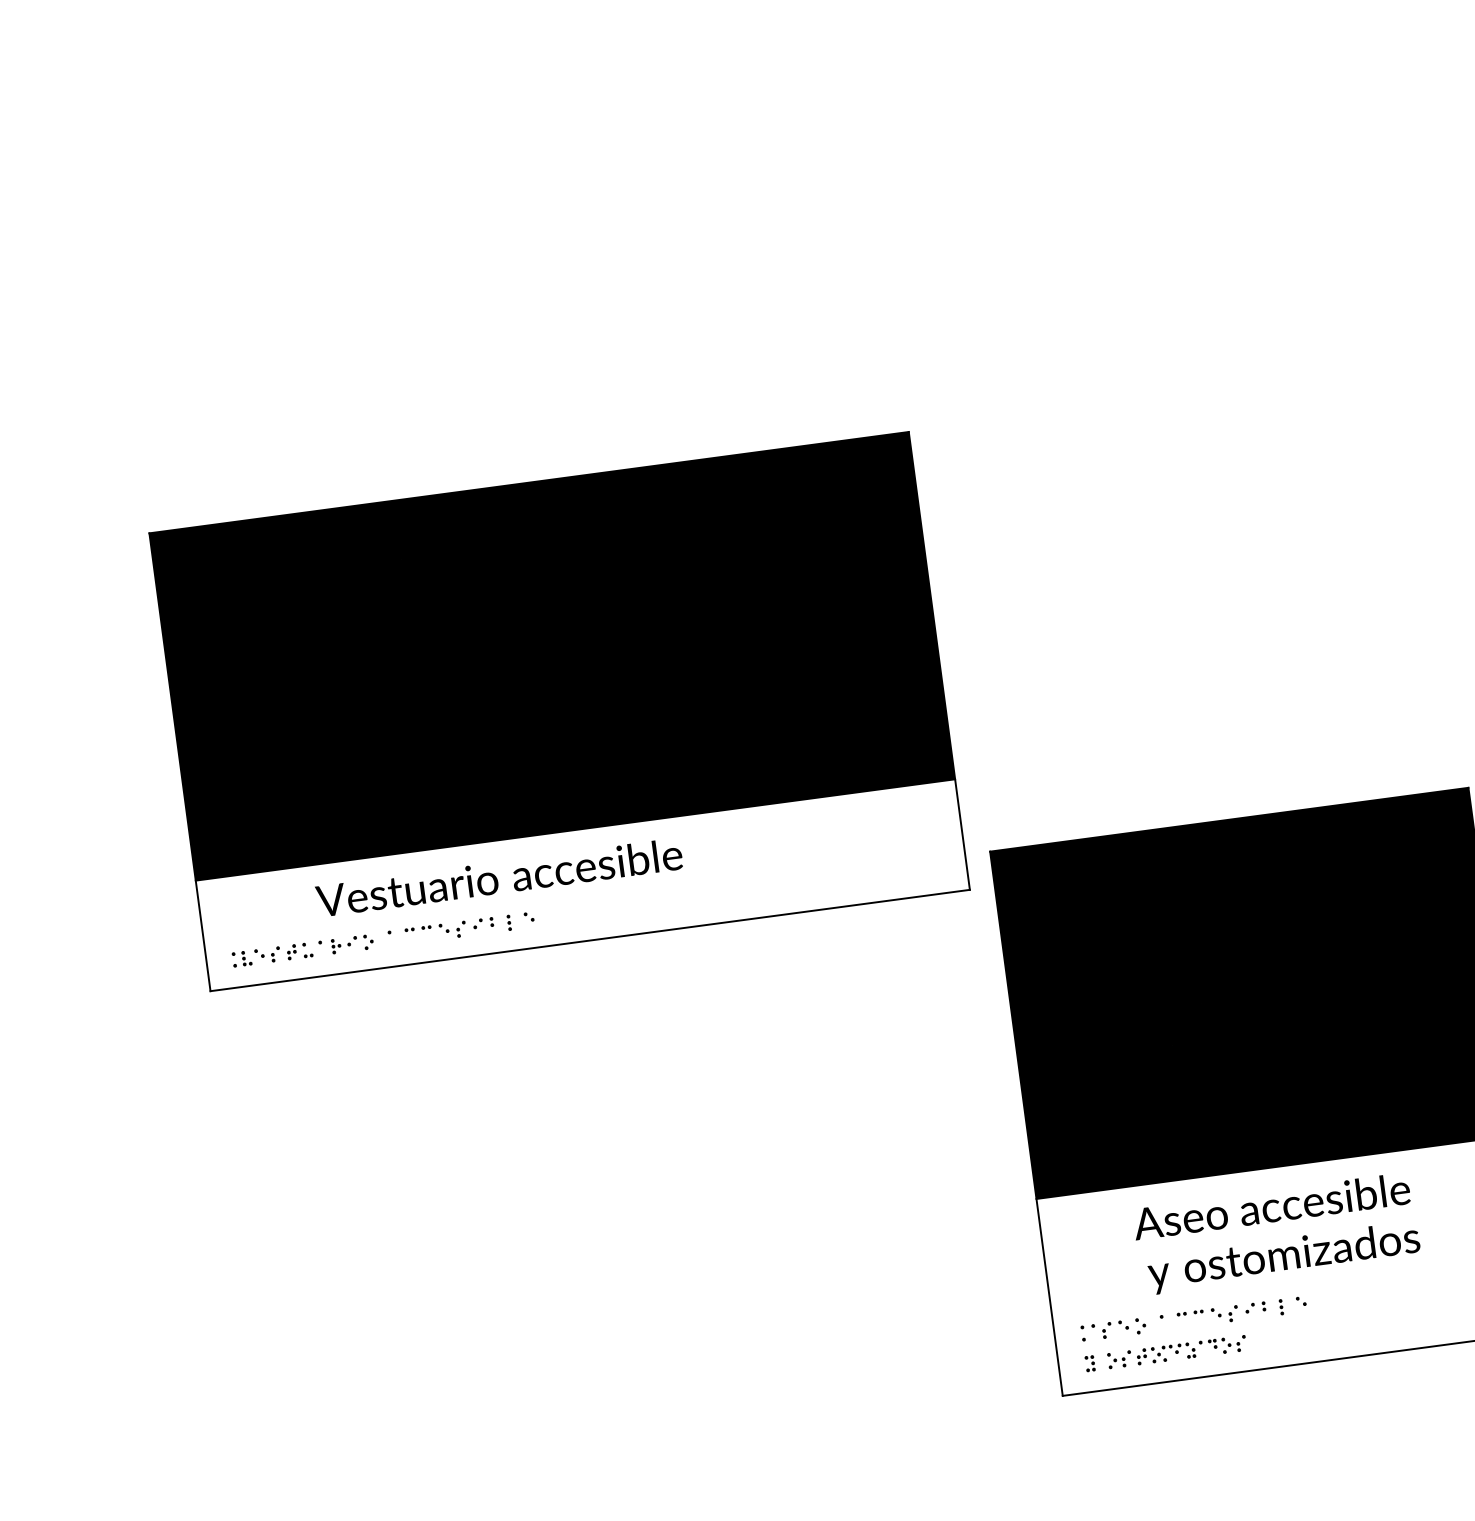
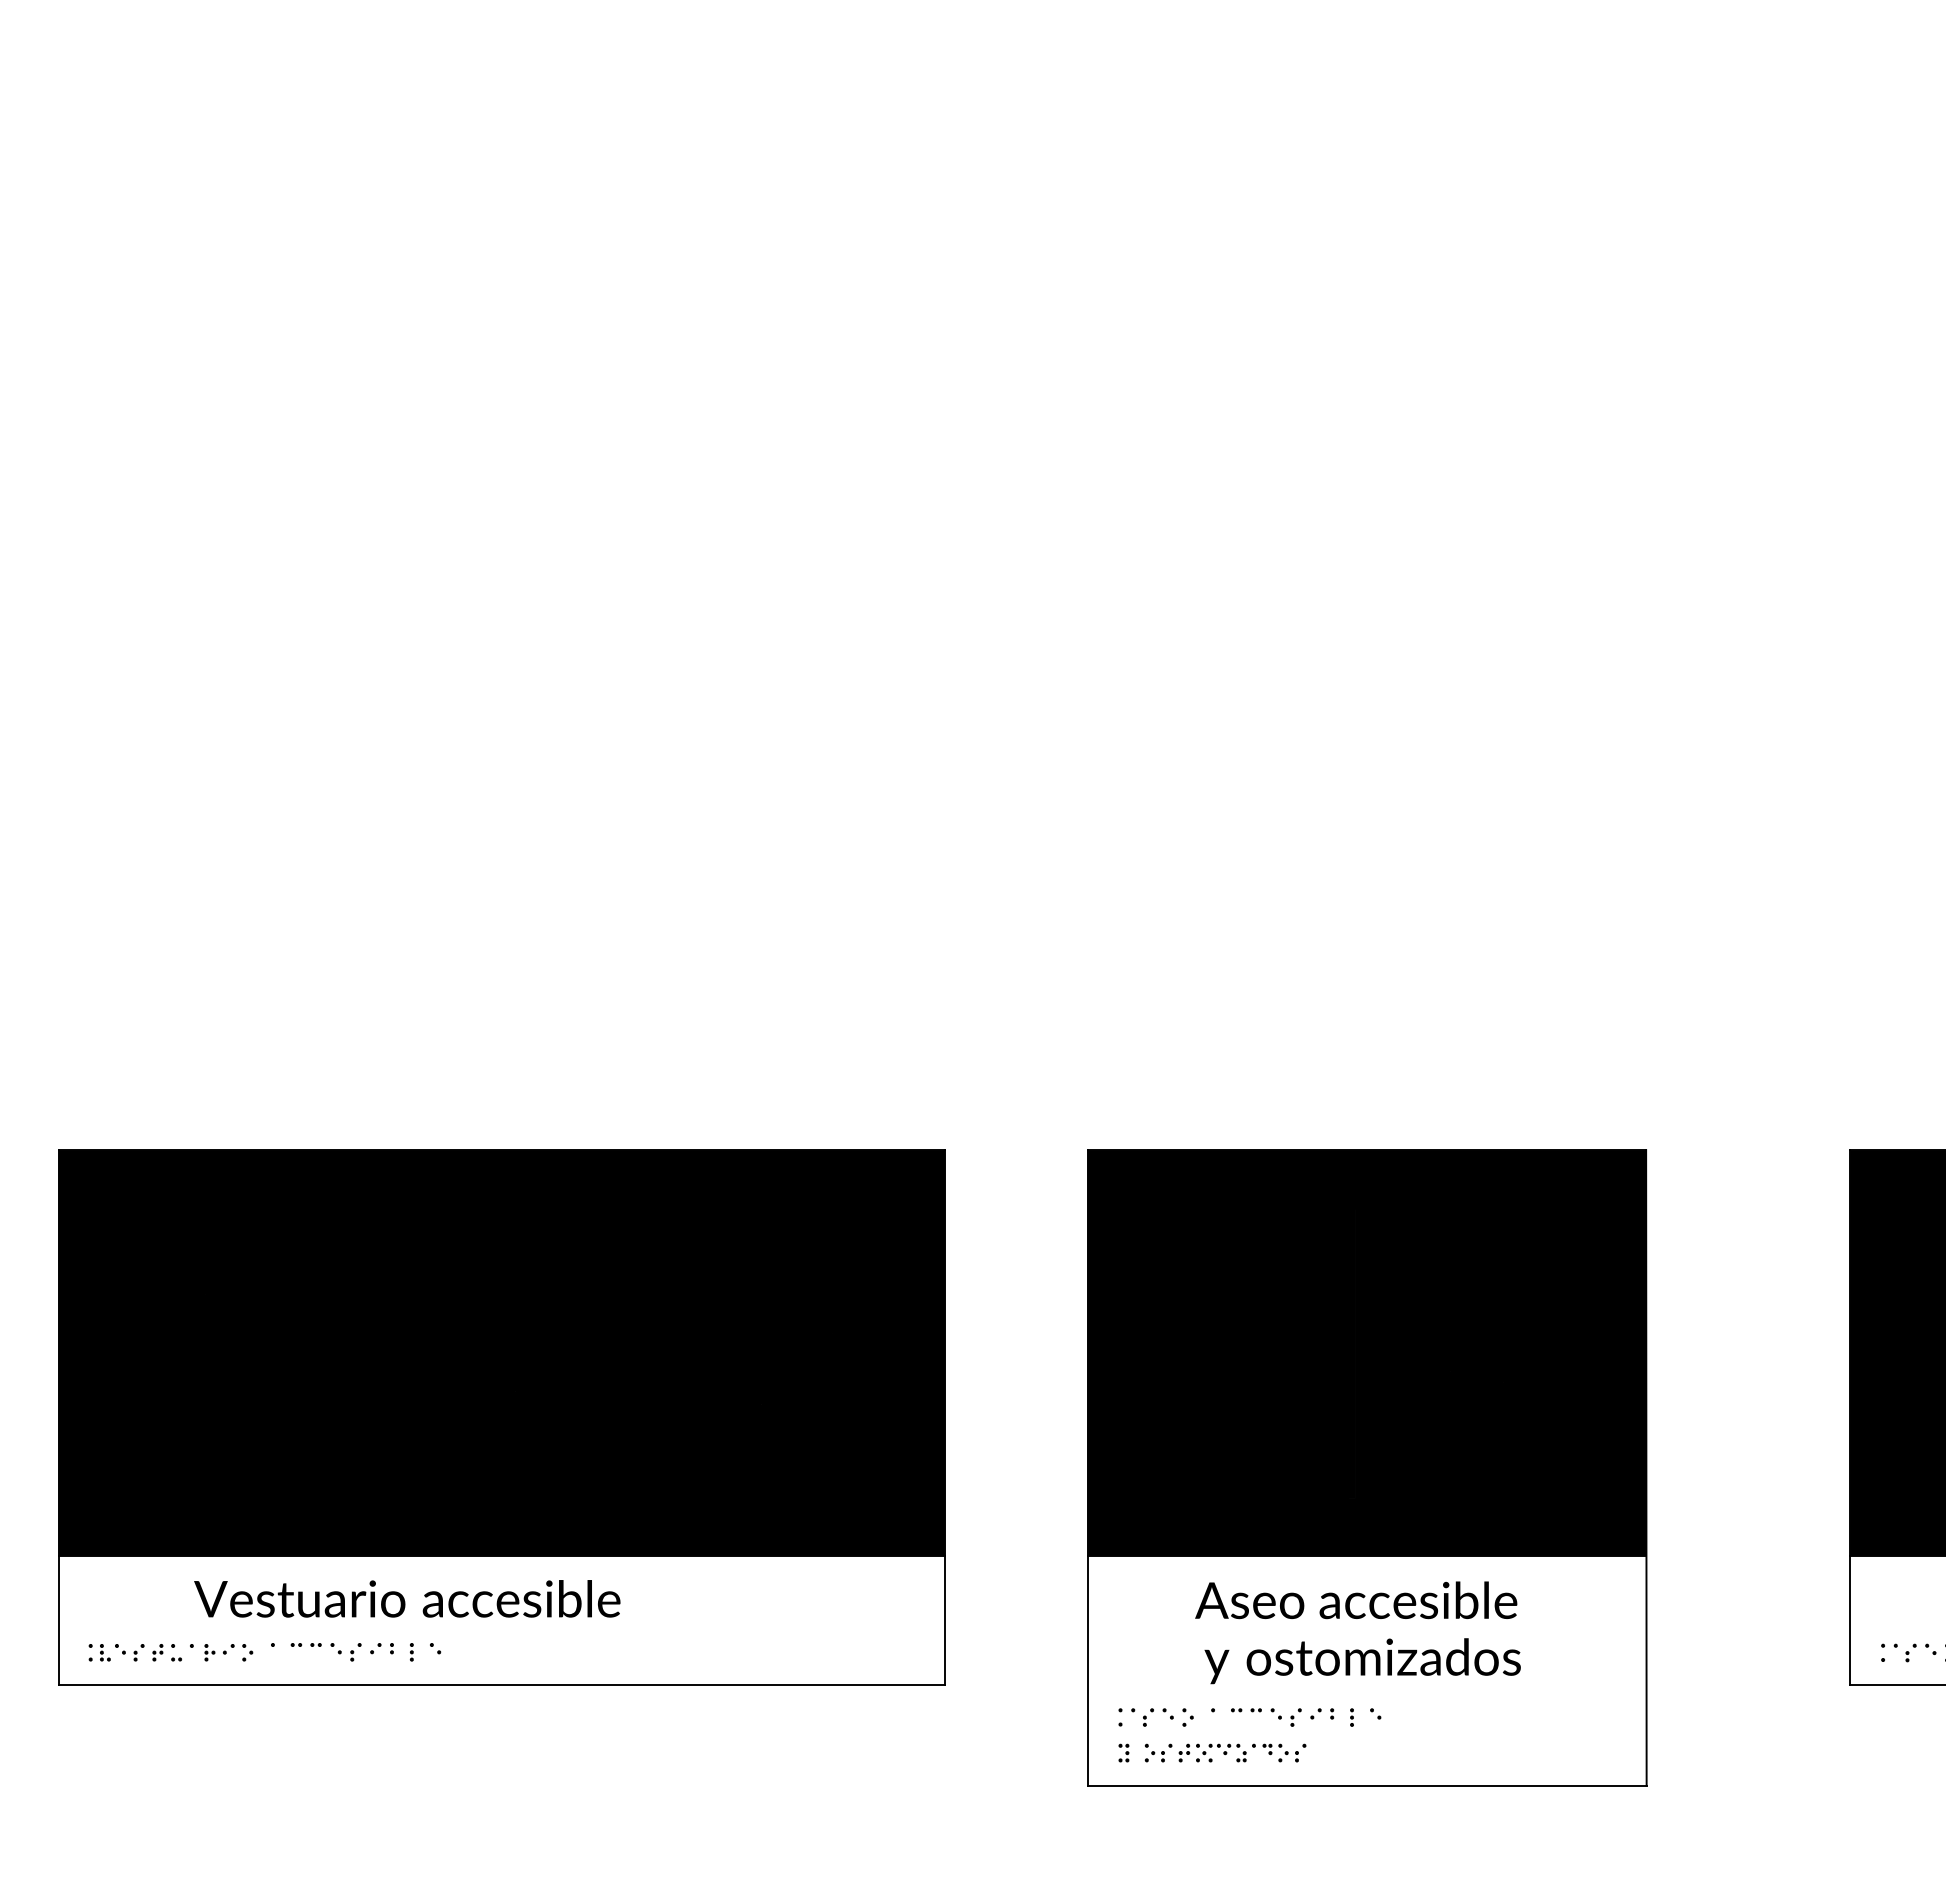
part: (559, 711) -> (501, 1417), moved

